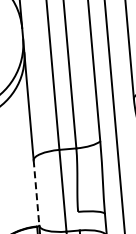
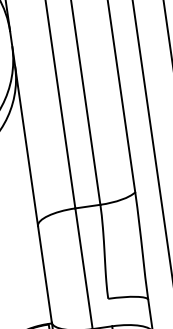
line: (36, 193) -> (44, 275), dashed -> solid

